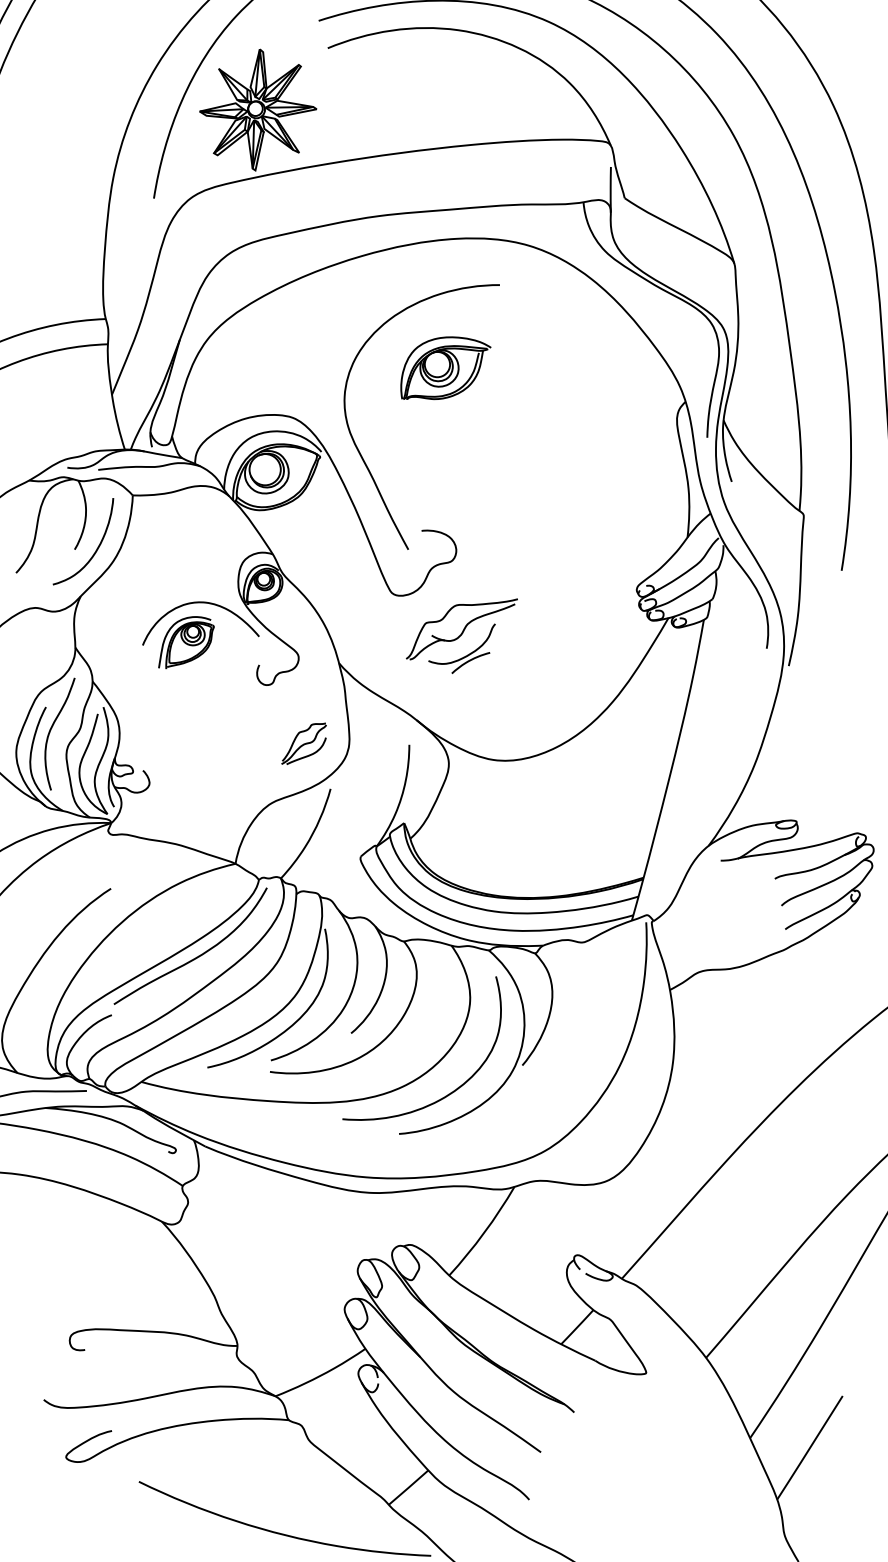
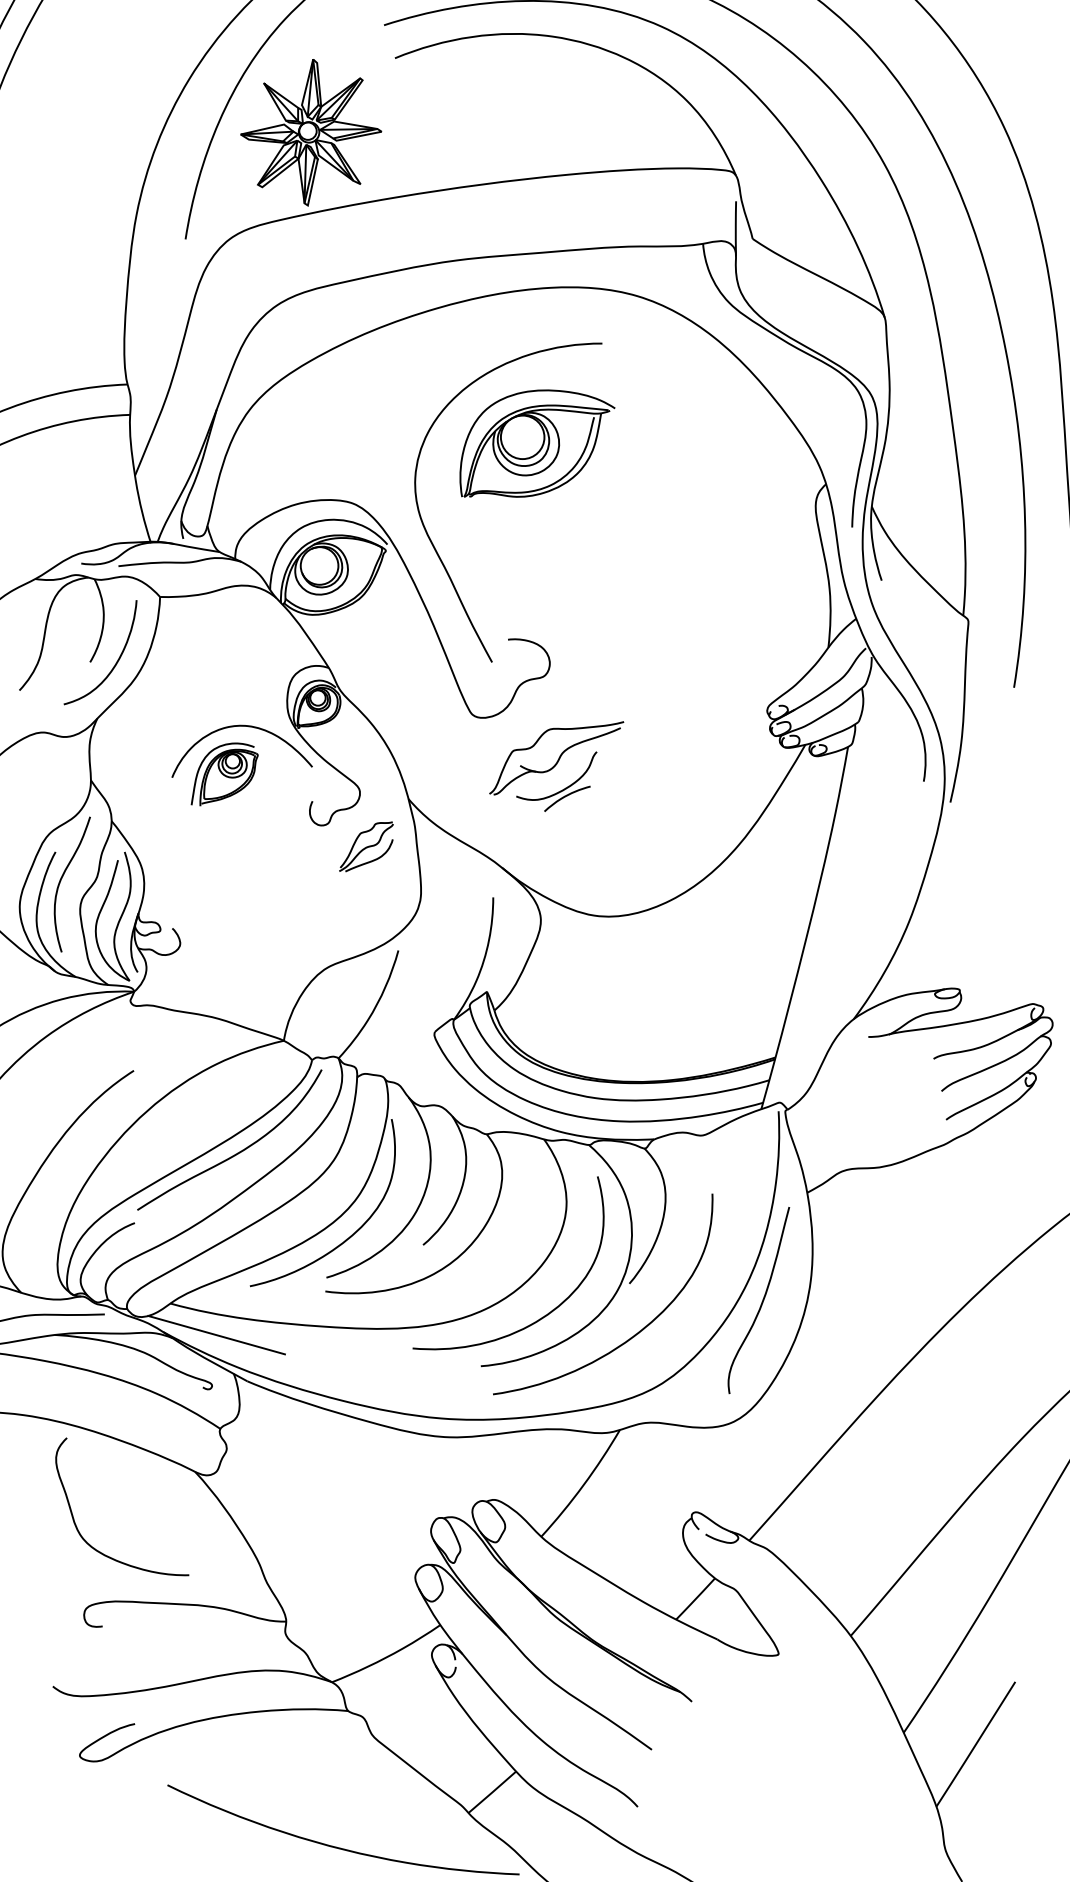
part: (445, 368) -> (536, 444), size x1.43
part: (303, 743) -> (365, 846), moved
curve: (631, 1081) -> (760, 1303), added
line: (179, 1108) -> (216, 1335), added
curve: (523, 1109) -> (630, 1336), added
curve: (61, 1258) -> (74, 1516), added

